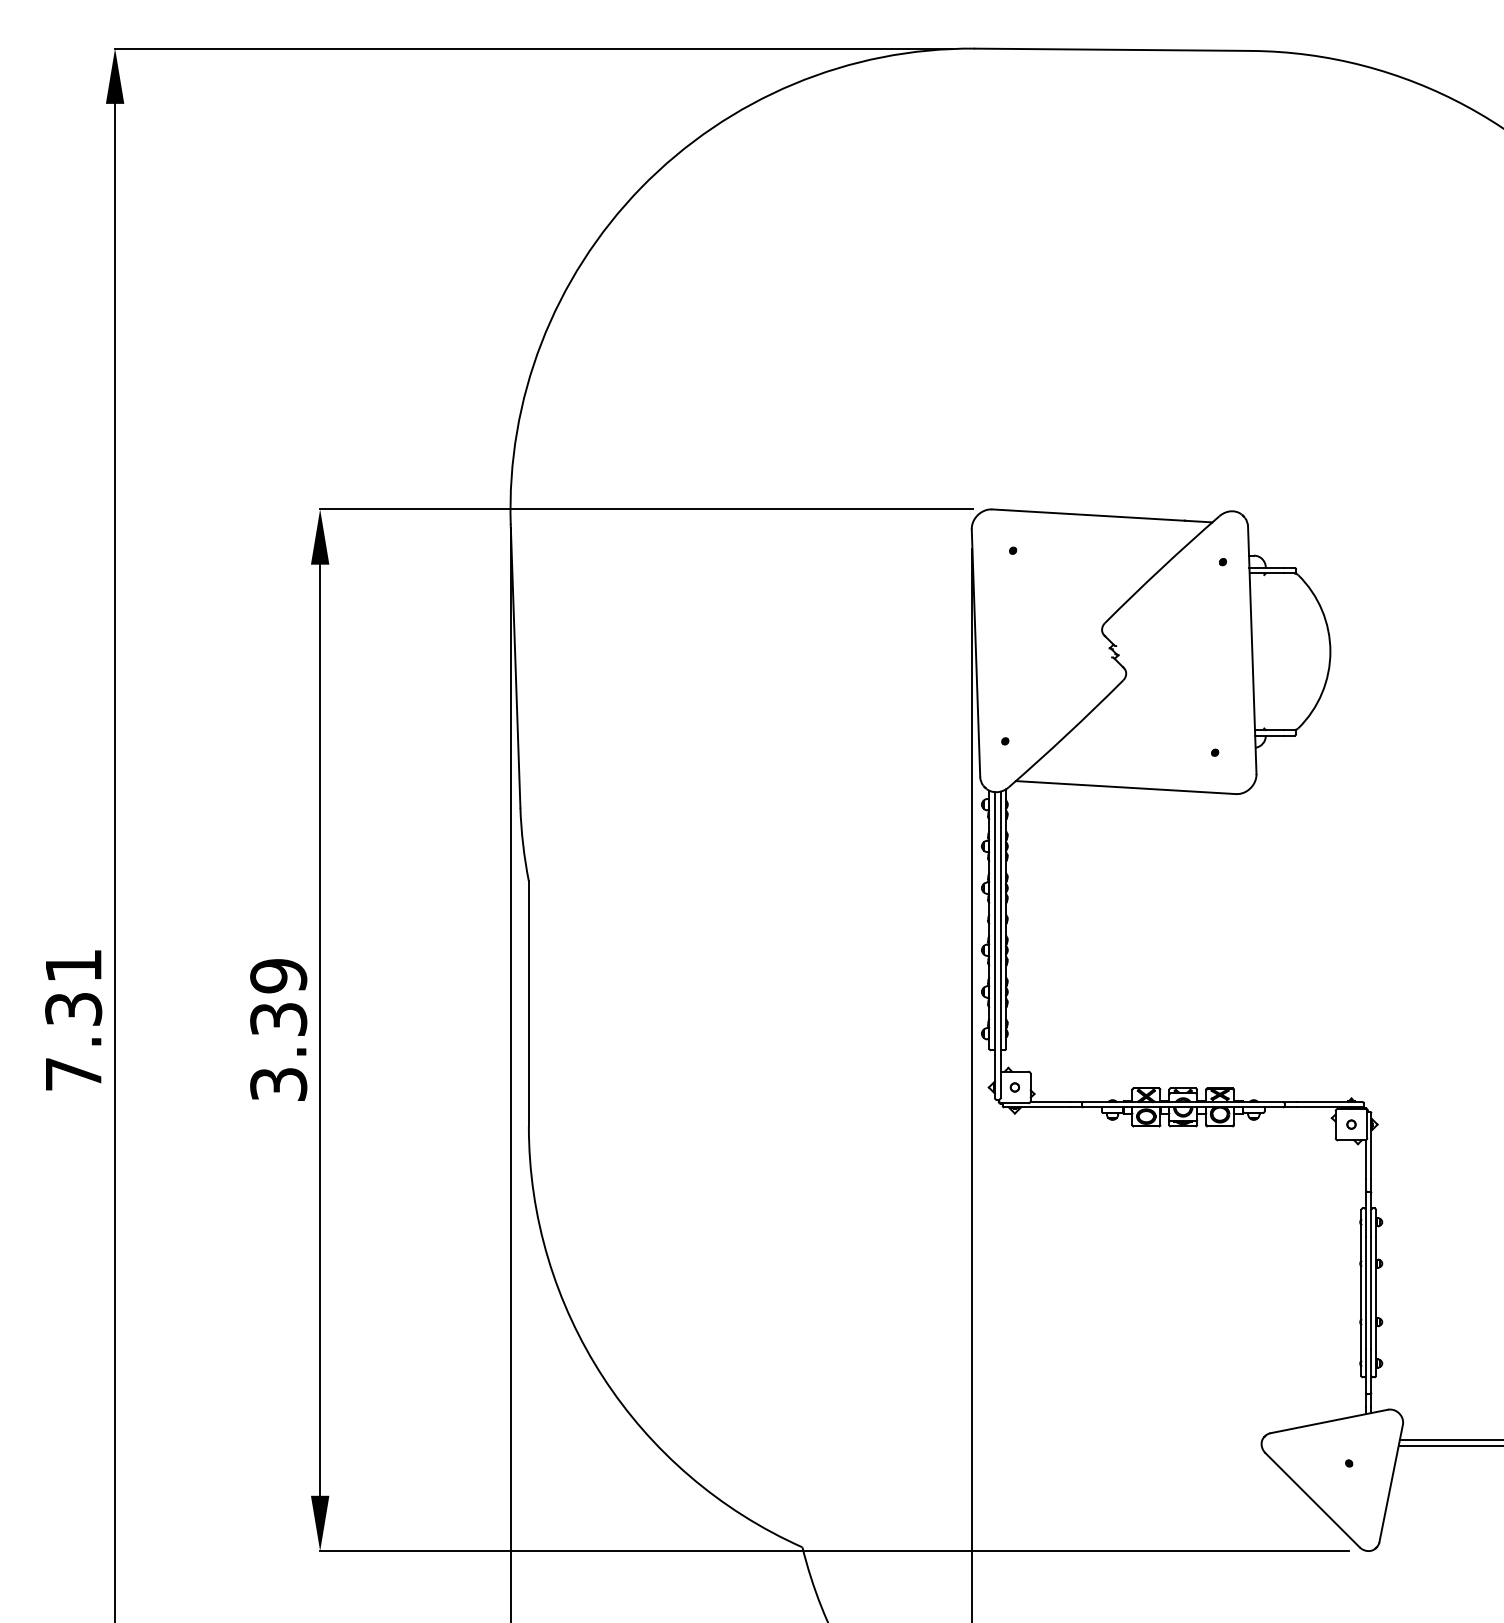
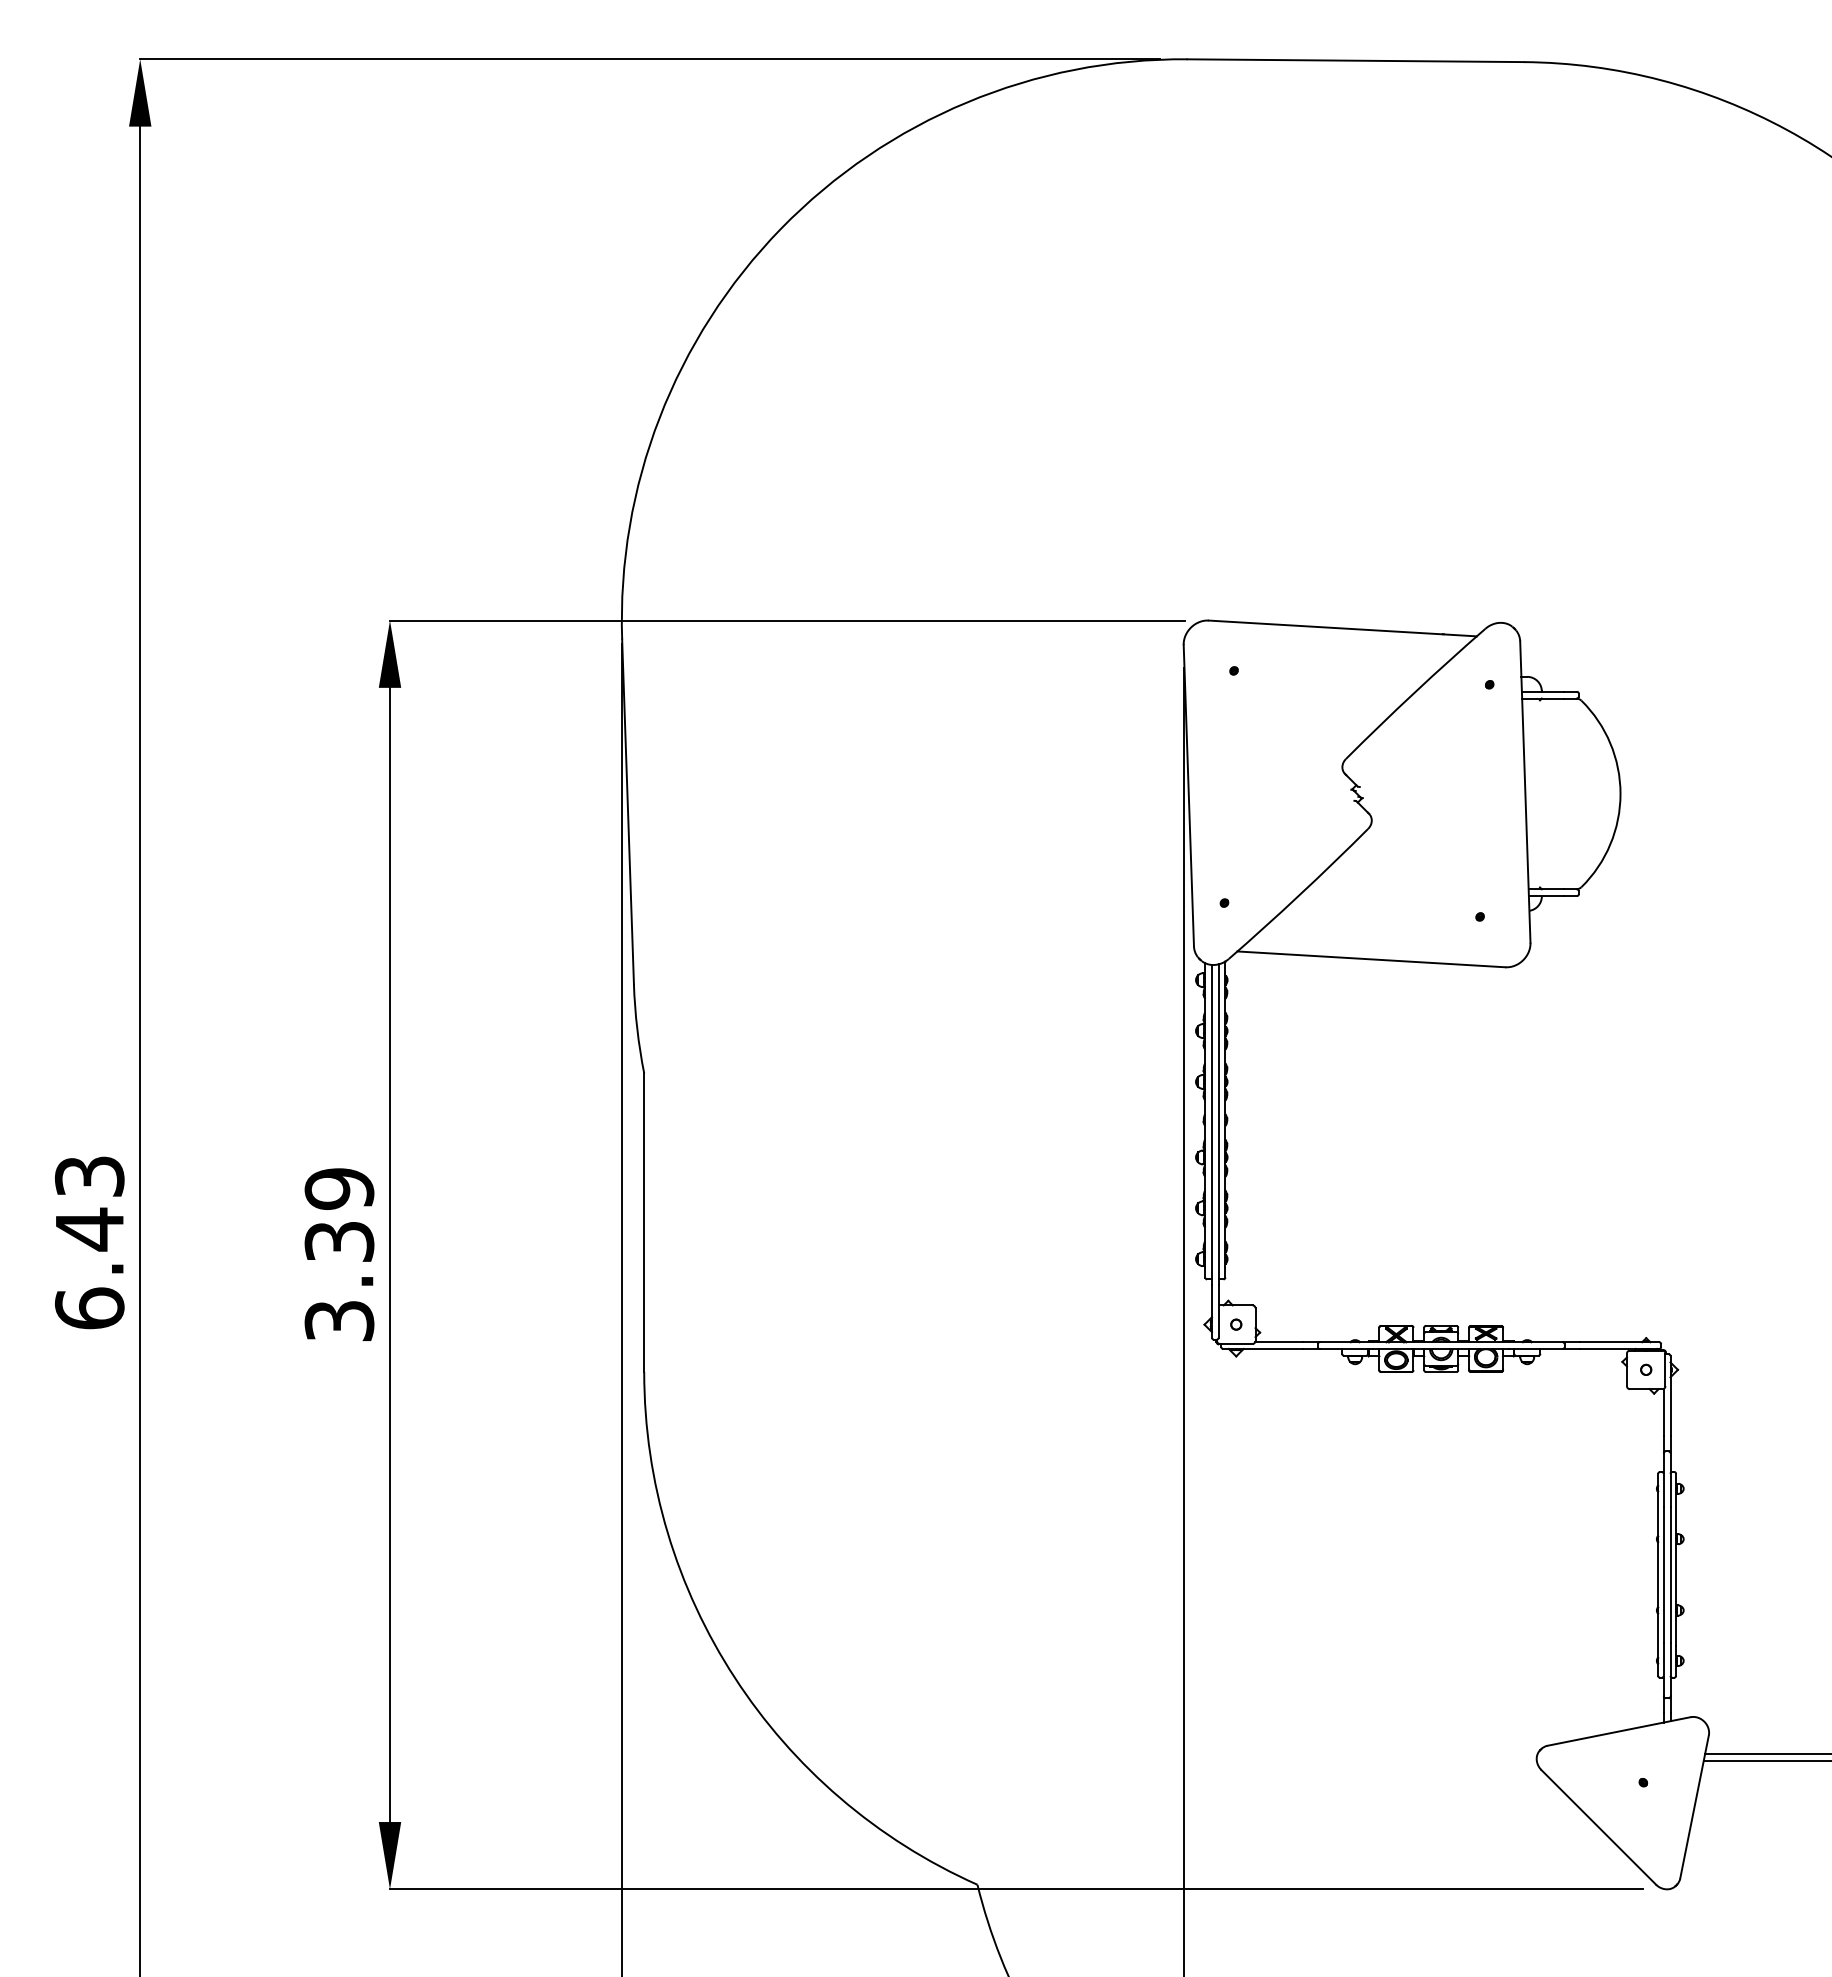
text: (73, 1020) -> (89, 1242), 7.31 -> 6.43

